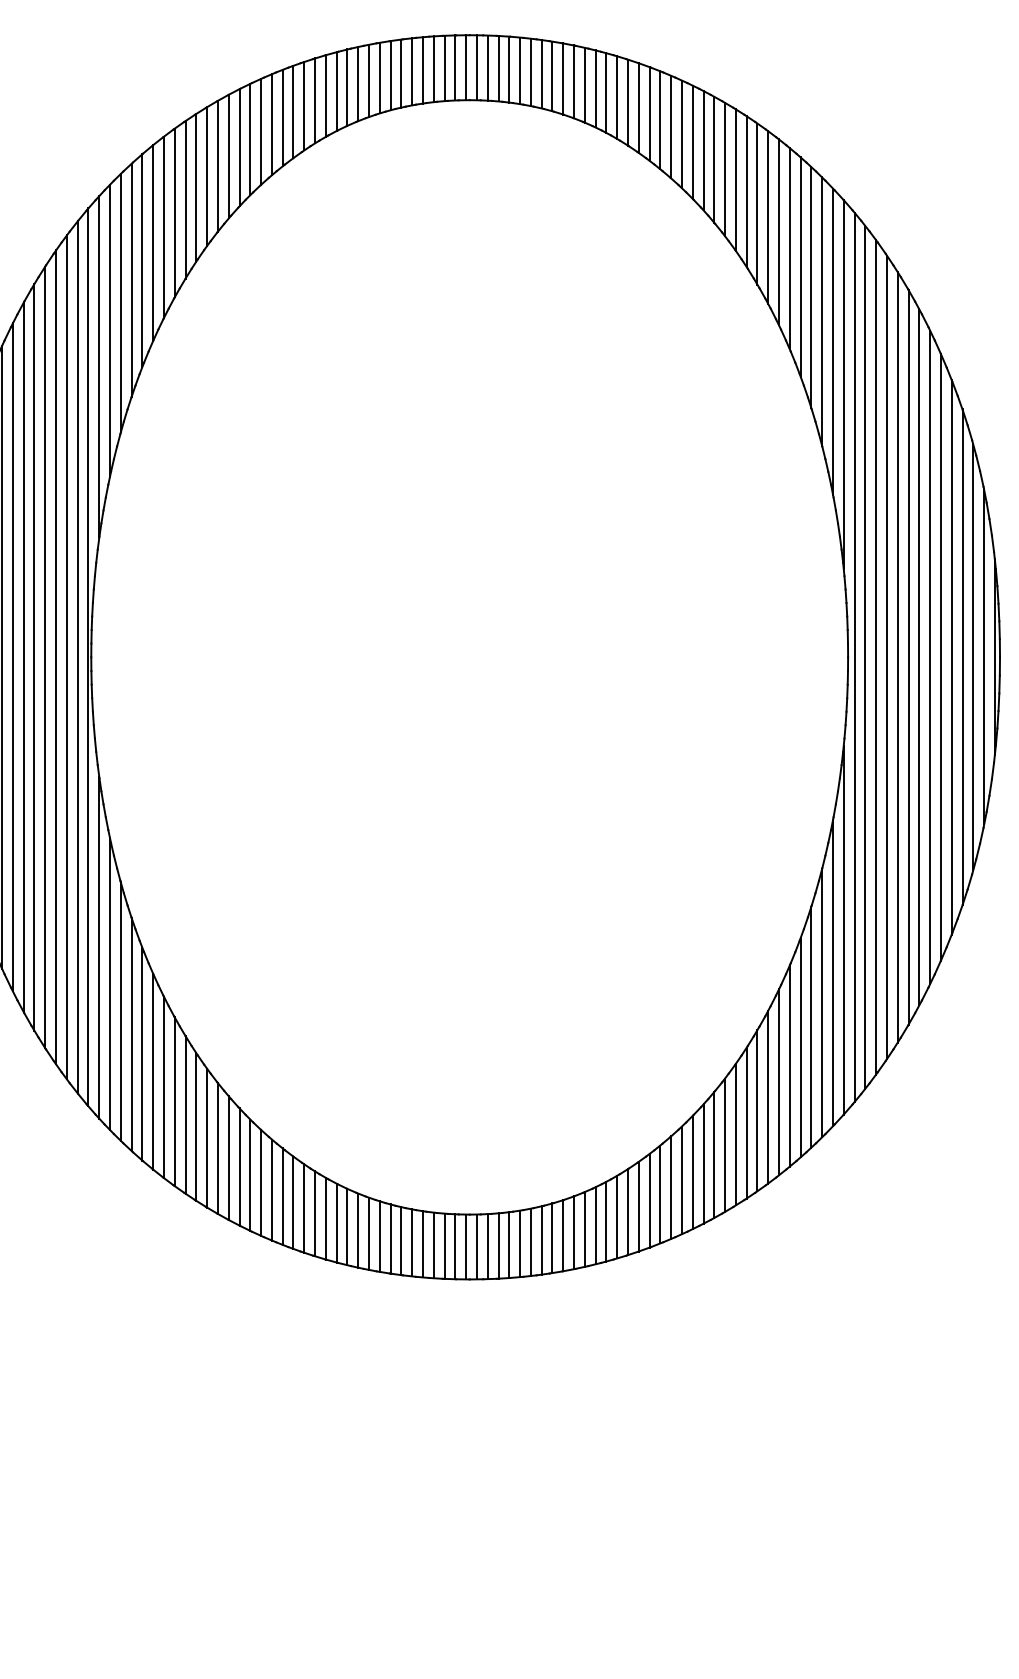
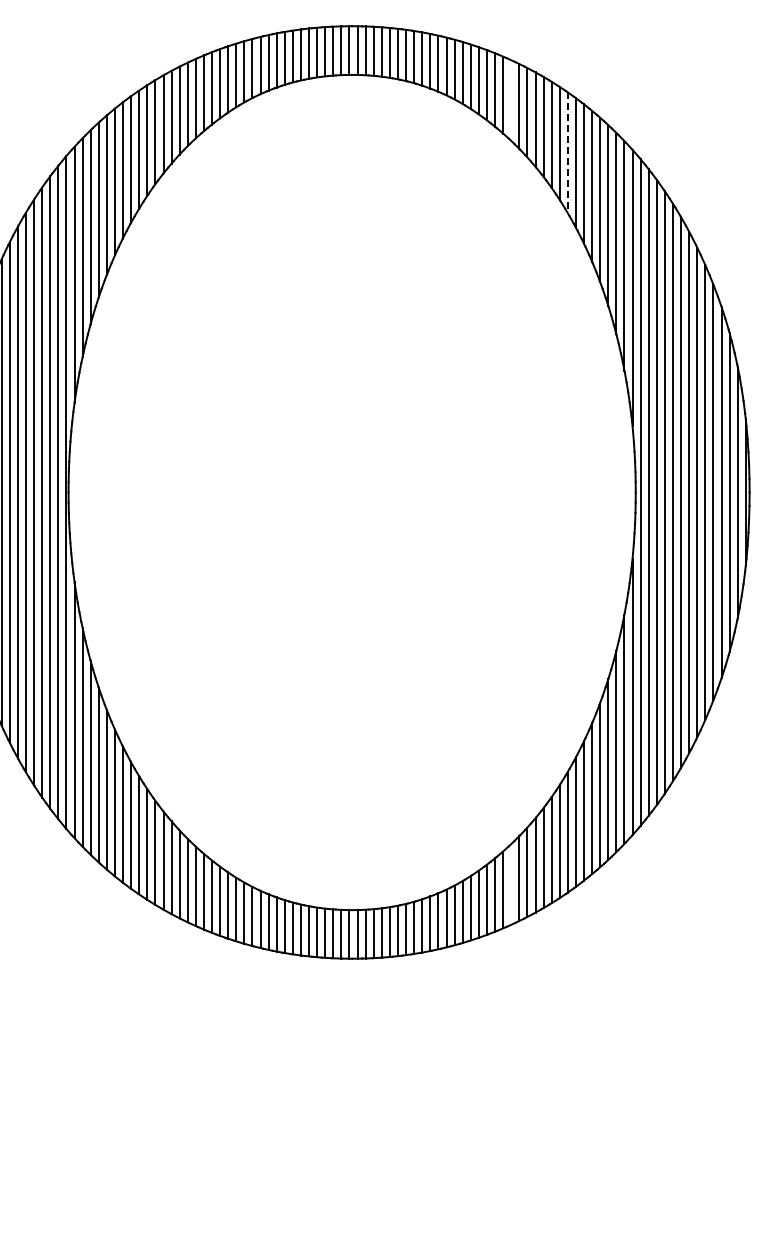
line: (682, 134) -> (511, 100), removed
line: (757, 205) -> (567, 153), solid -> dashed
line: (682, 1180) -> (511, 884), removed

